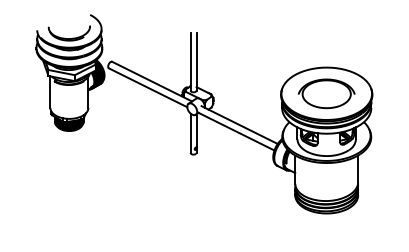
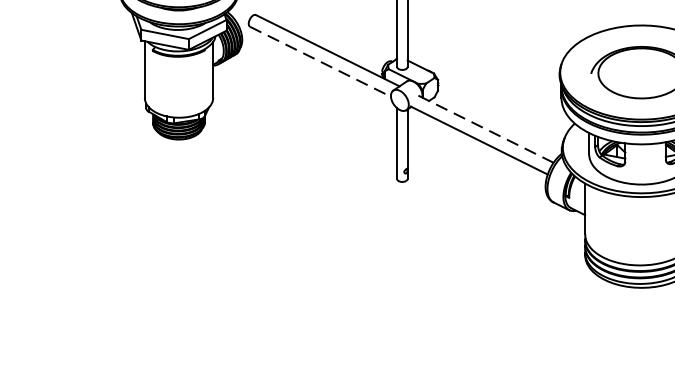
line: (148, 87) -> (321, 61), solid -> dashed
line: (239, 125) -> (484, 129), solid -> dashed

